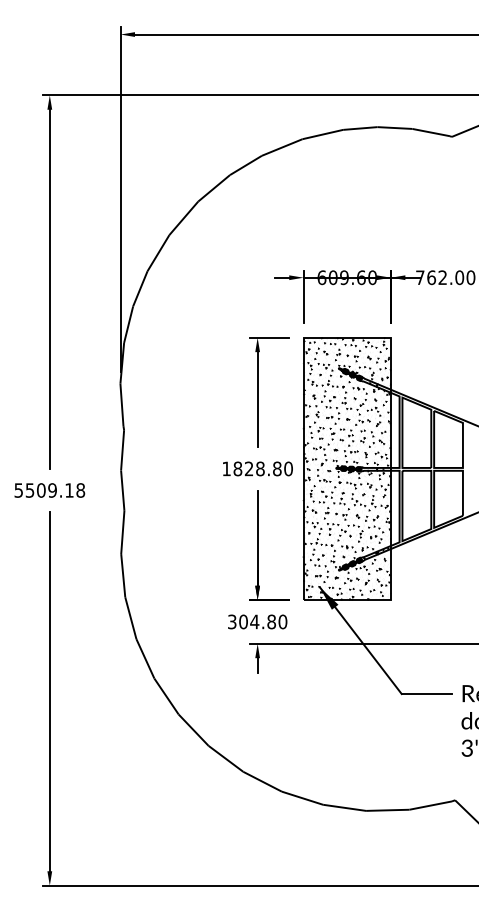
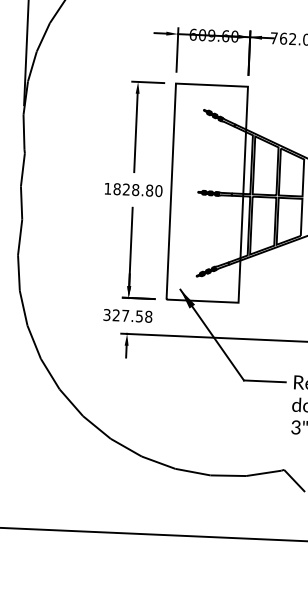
hatch: (347, 468) -> (207, 192), removed
text: (263, 621) -> (132, 315), 304.80 -> 327.58

